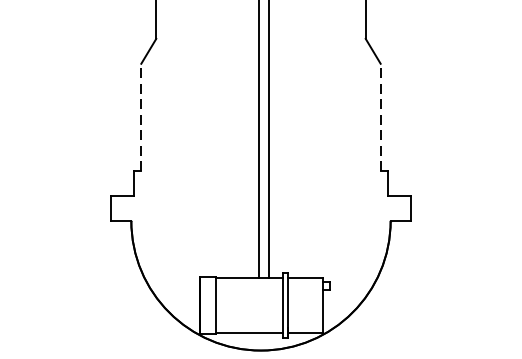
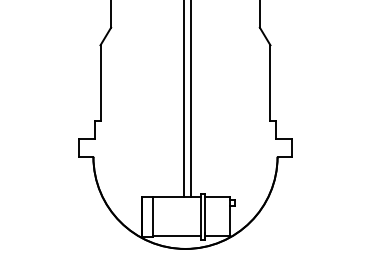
line: (141, 116) -> (100, 82), dashed -> solid
line: (380, 116) -> (270, 82), dashed -> solid

